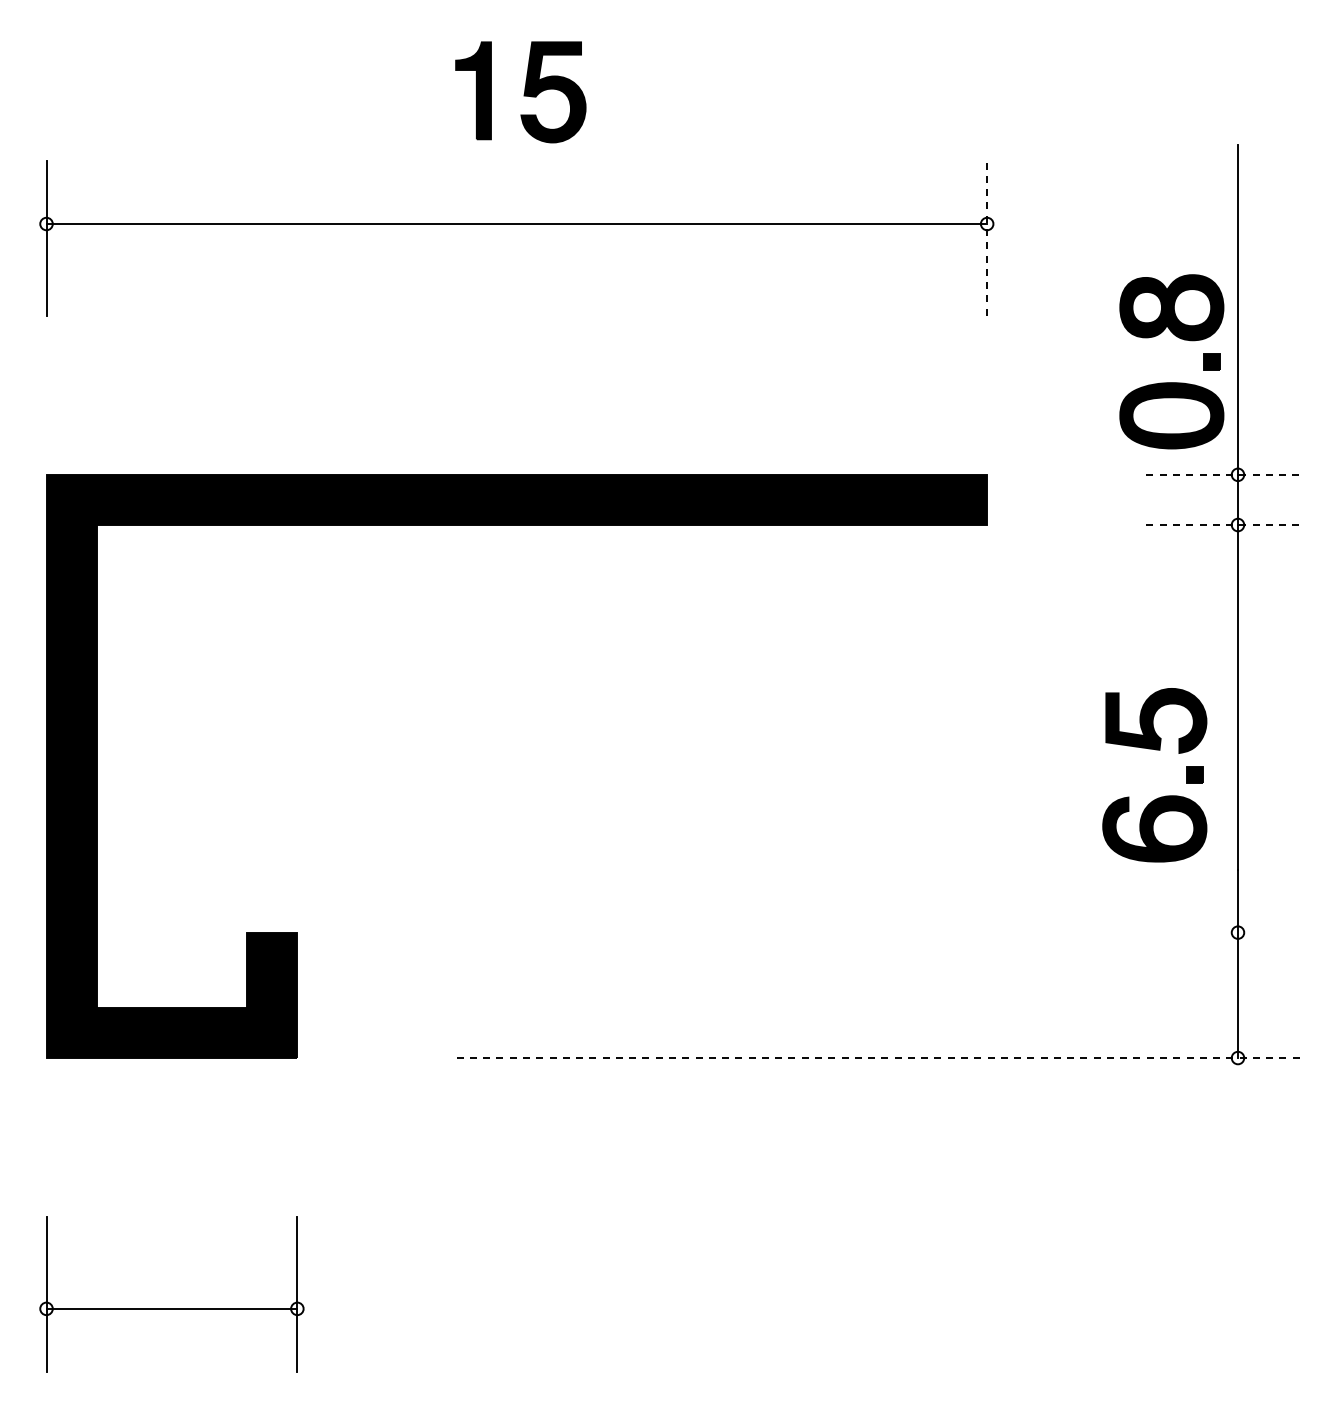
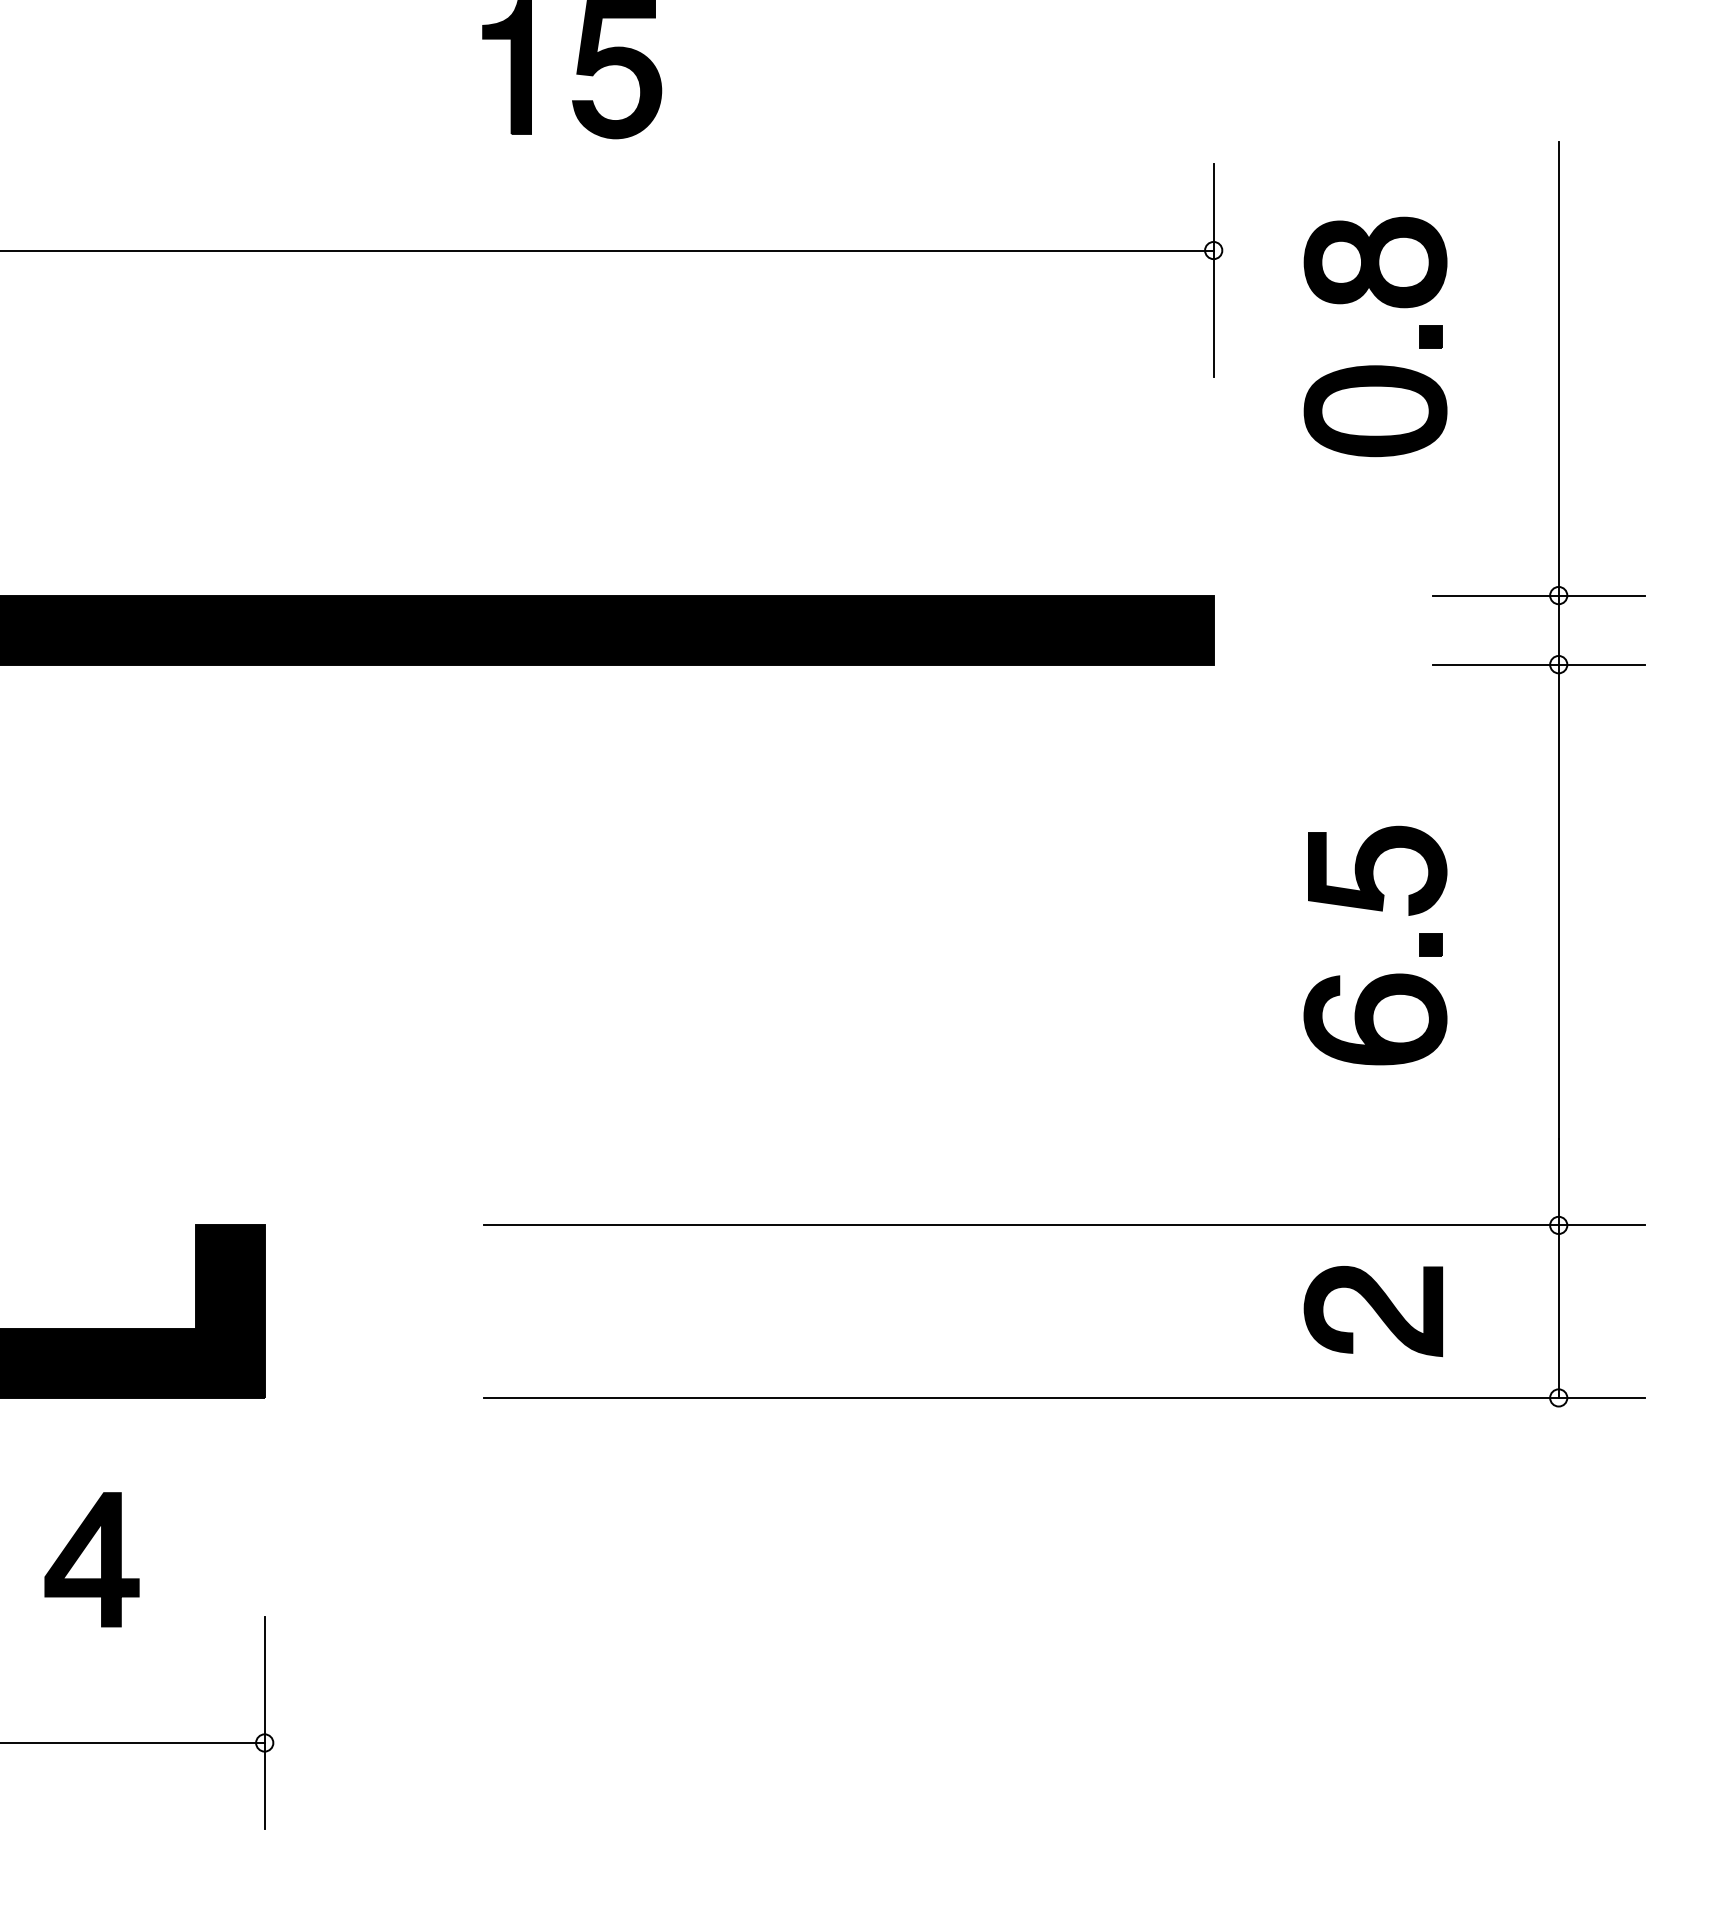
line: (987, 237) -> (1214, 269), dashed -> solid
part: (1171, 382) -> (1375, 365), moved
line: (1224, 474) -> (1540, 595), dashed -> solid
line: (1224, 525) -> (1540, 665), dashed -> solid
part: (1161, 796) -> (1384, 974), moved
line: (878, 932) -> (1064, 1225), added
part: (1103, 994) -> (1373, 1310), added
line: (879, 1058) -> (1065, 1398), dashed -> solid
part: (171, 1175) -> (91, 1559), added

